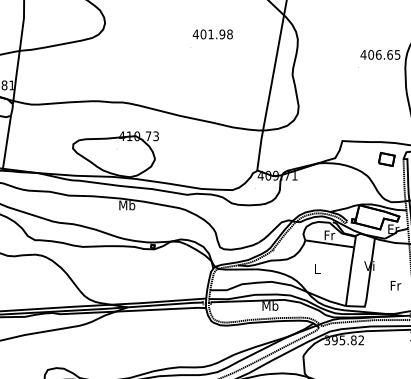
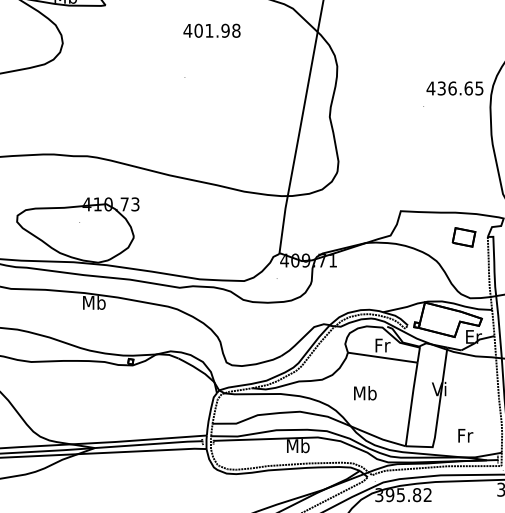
text: (212, 34) -> (211, 30), moved
text: (371, 54) -> (442, 87), 406.65 -> 436.65
text: (317, 268) -> (365, 392), L -> Mb
text: (395, 285) -> (465, 435), moved

